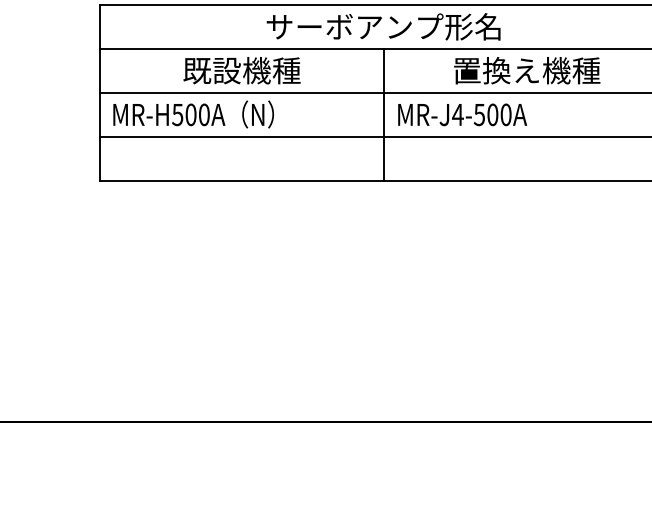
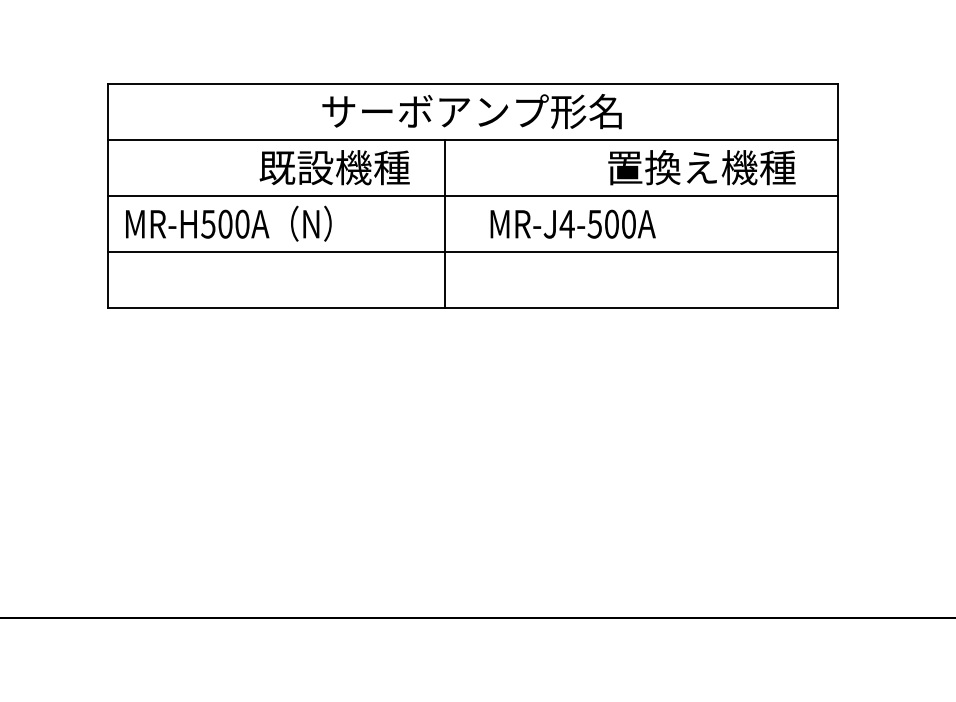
text: (241, 70) -> (334, 167), moved
text: (526, 70) -> (701, 167), moved
line: (383, 115) -> (444, 224), moved

